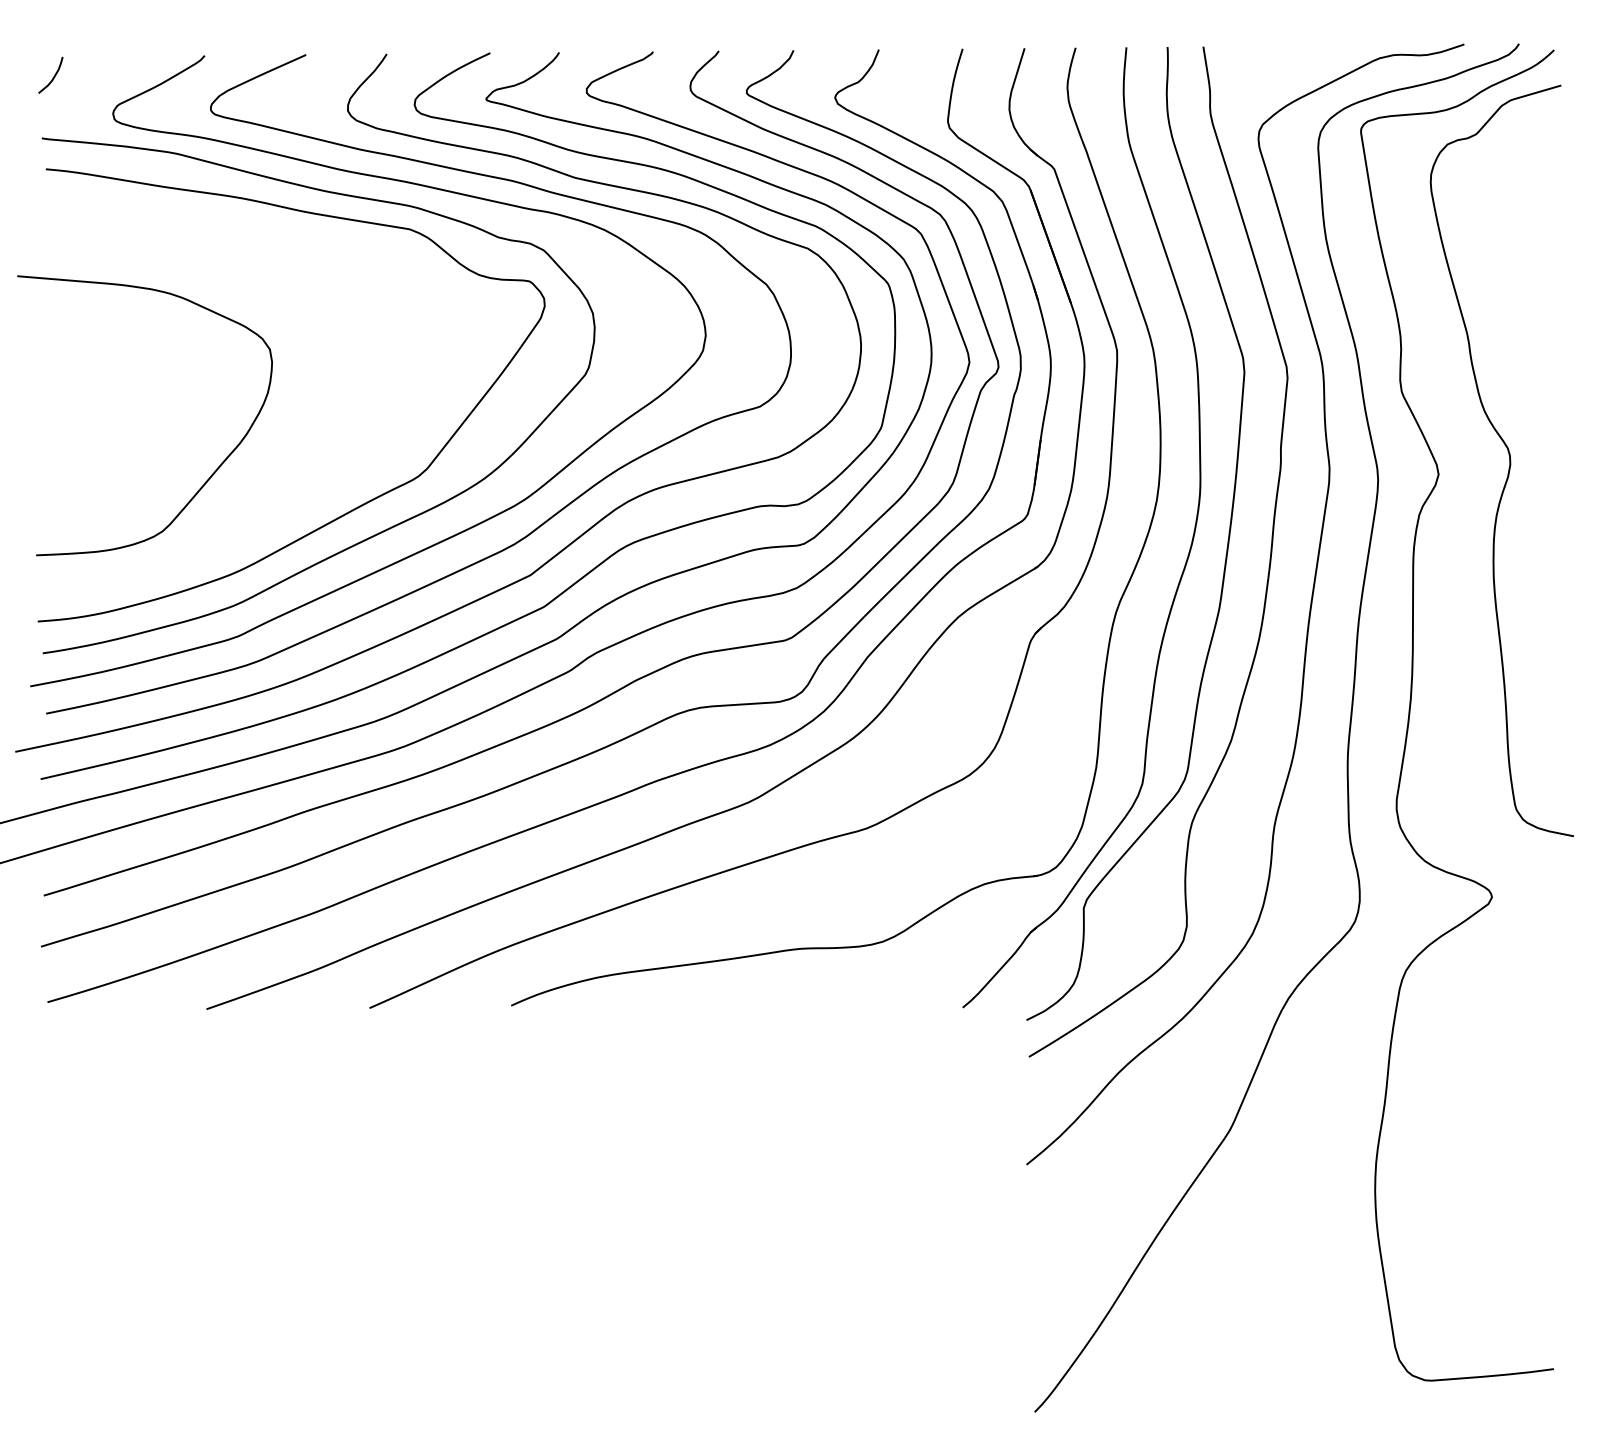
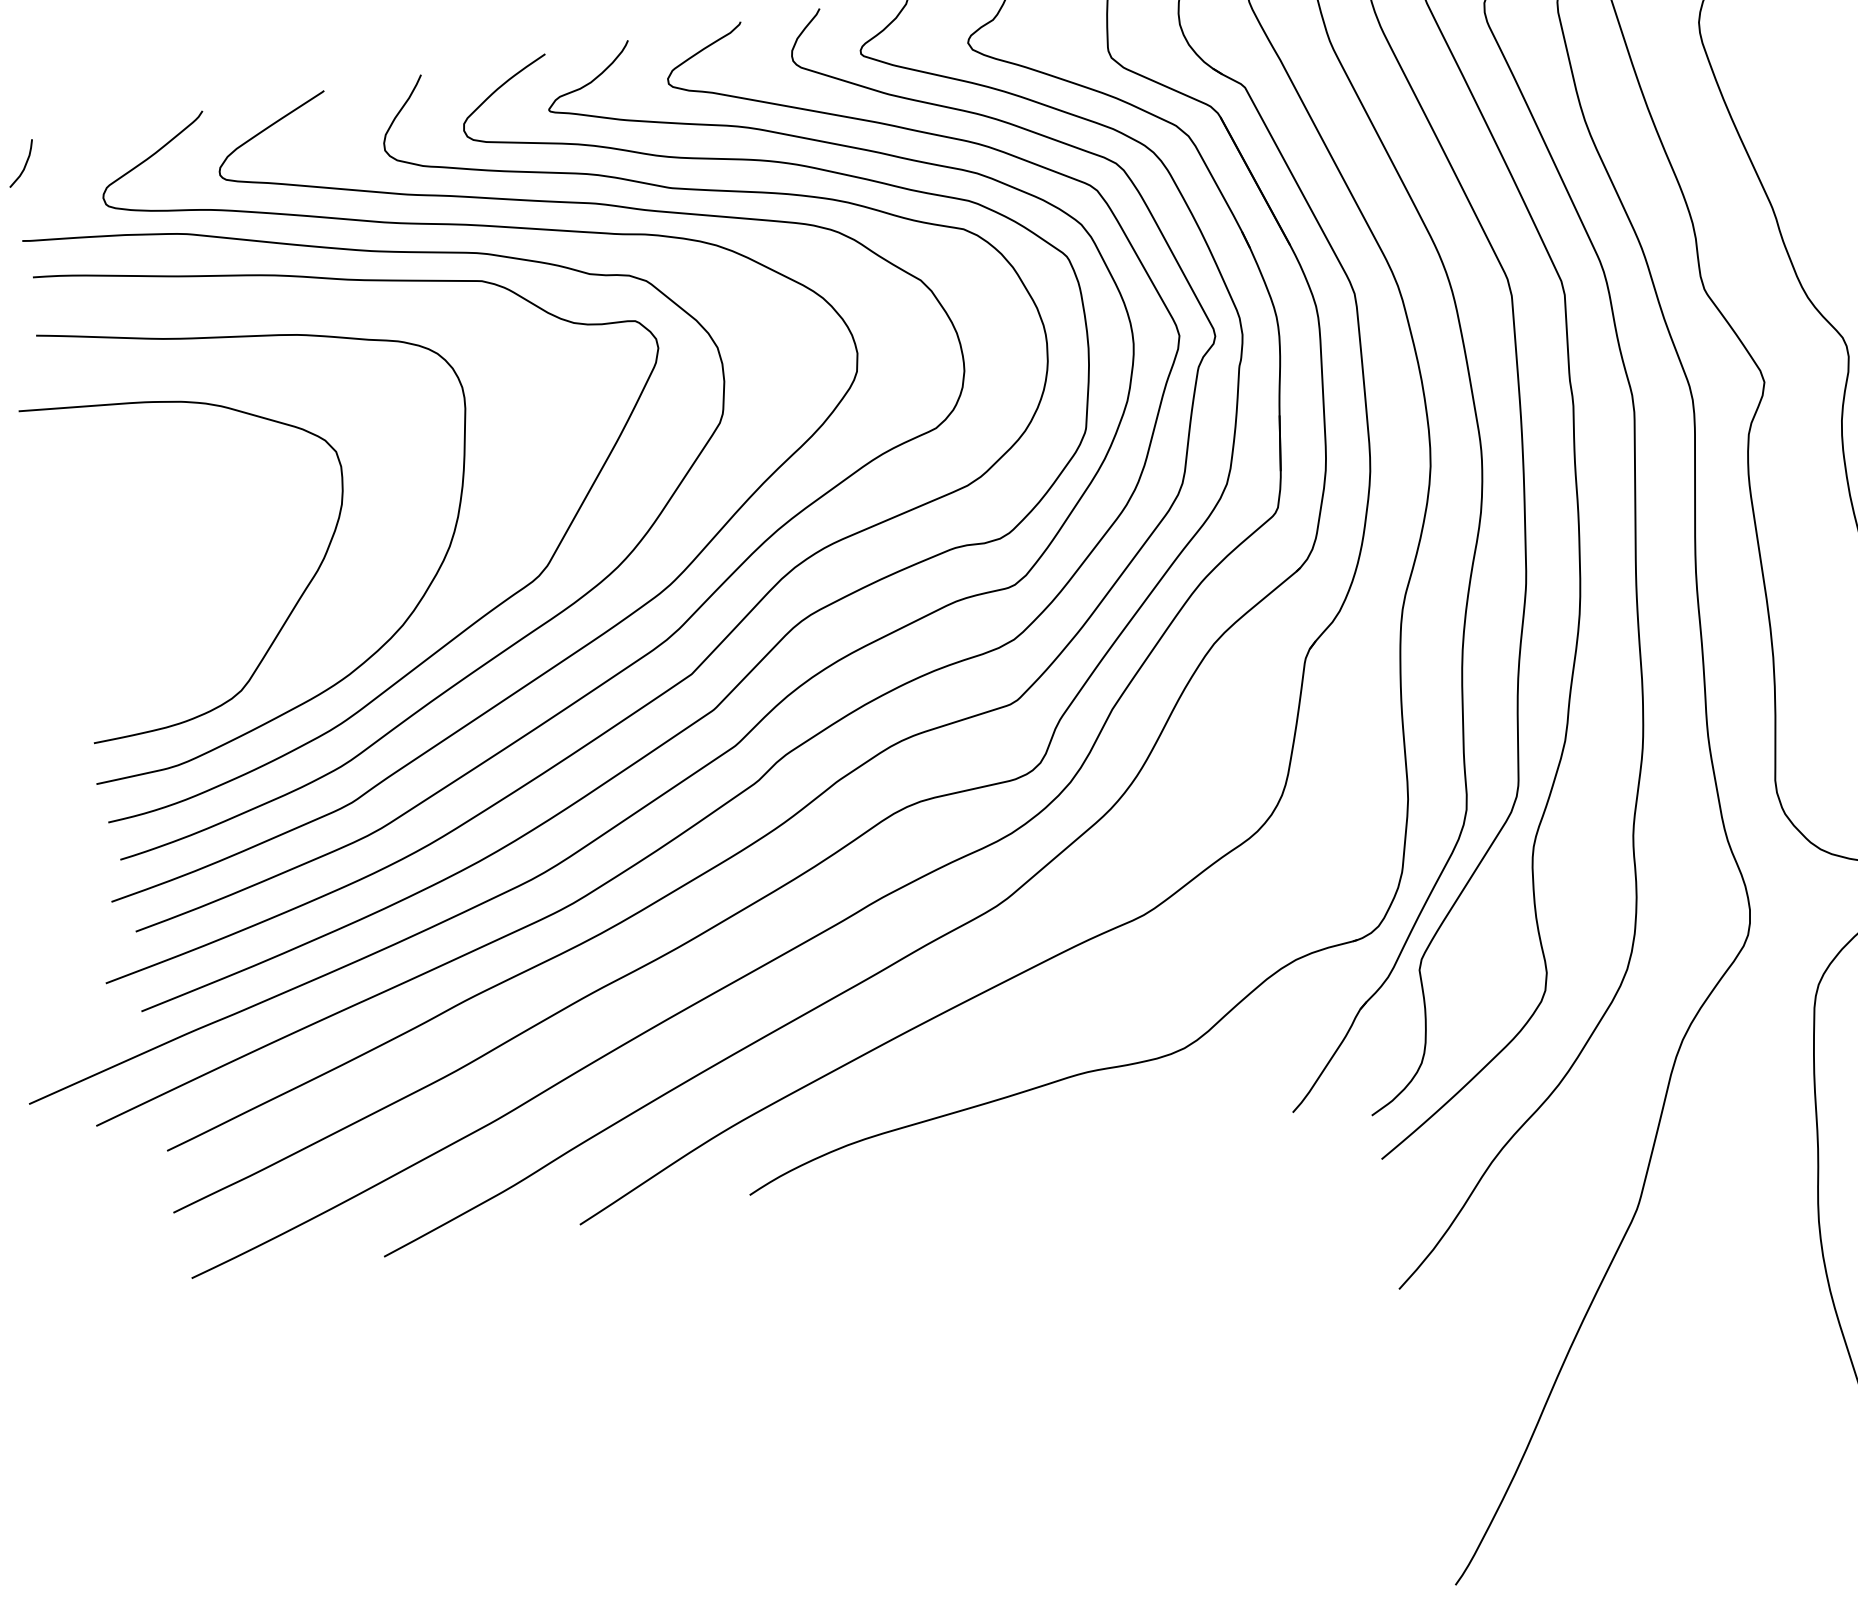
curve: (287, 508) -> (387, 639), added

